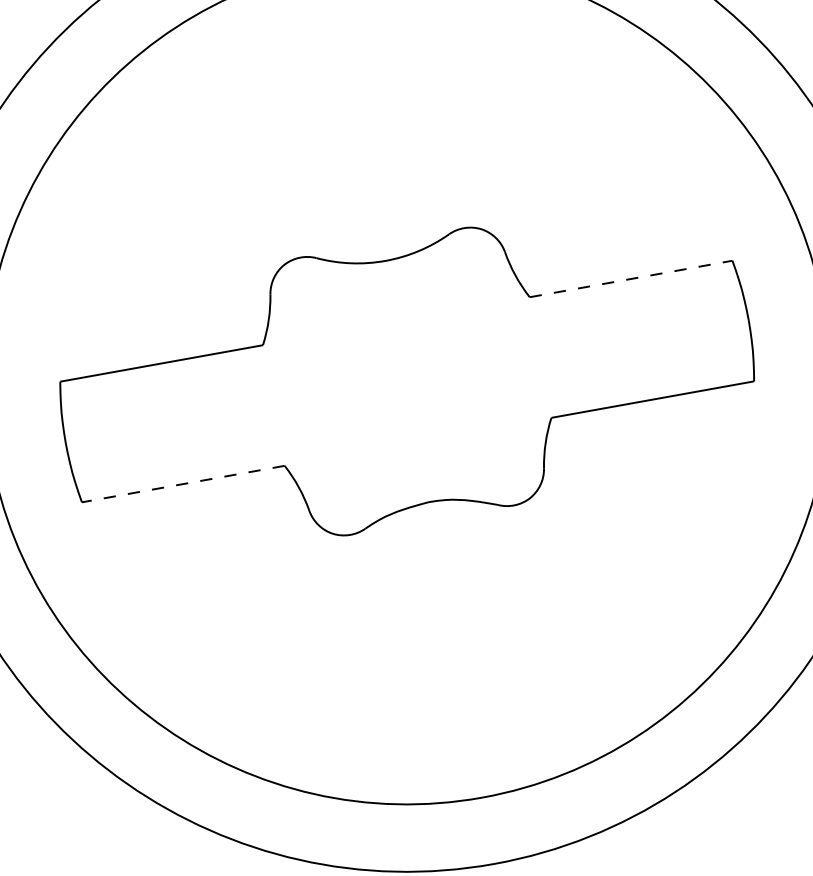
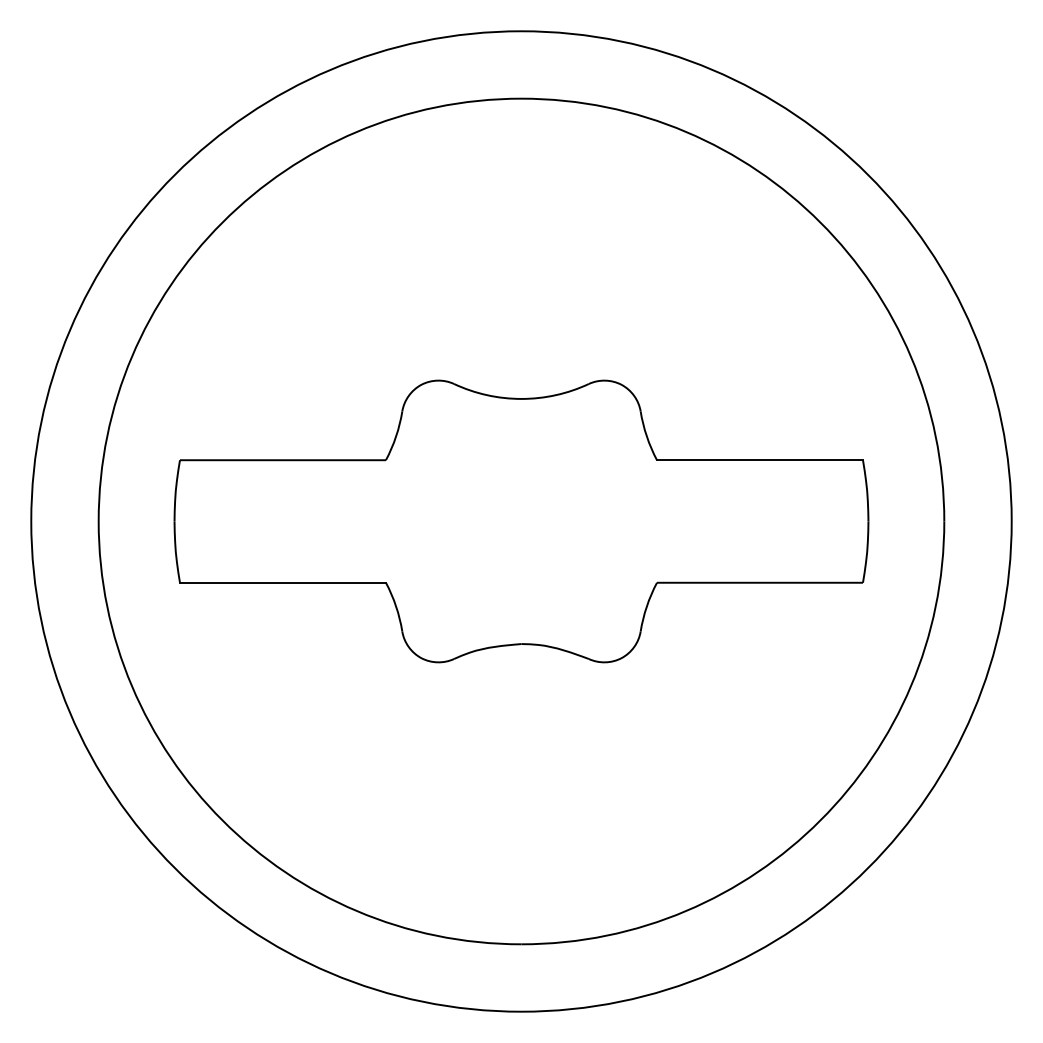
line: (631, 279) -> (760, 460), dashed -> solid
line: (182, 483) -> (282, 582), dashed -> solid

